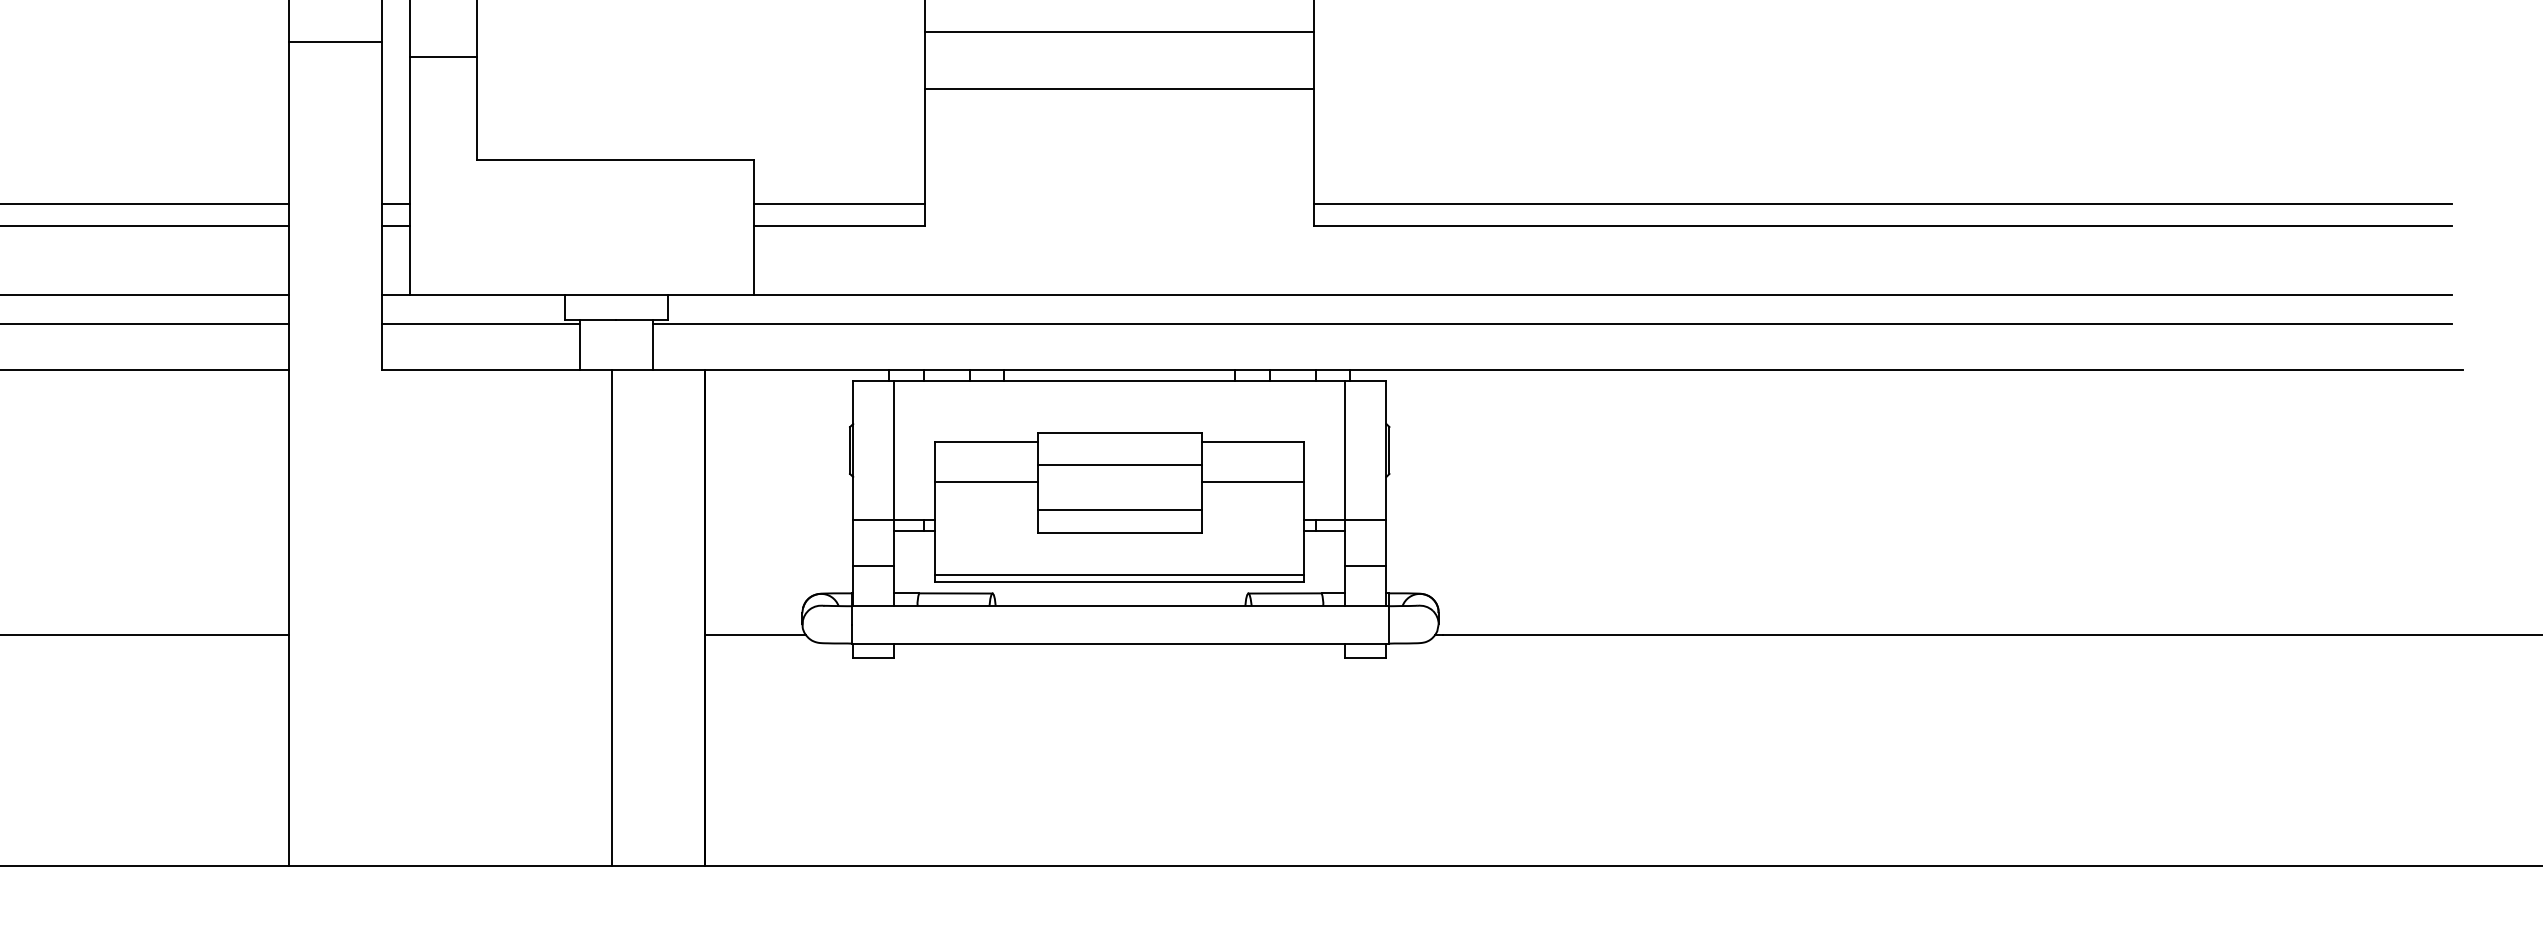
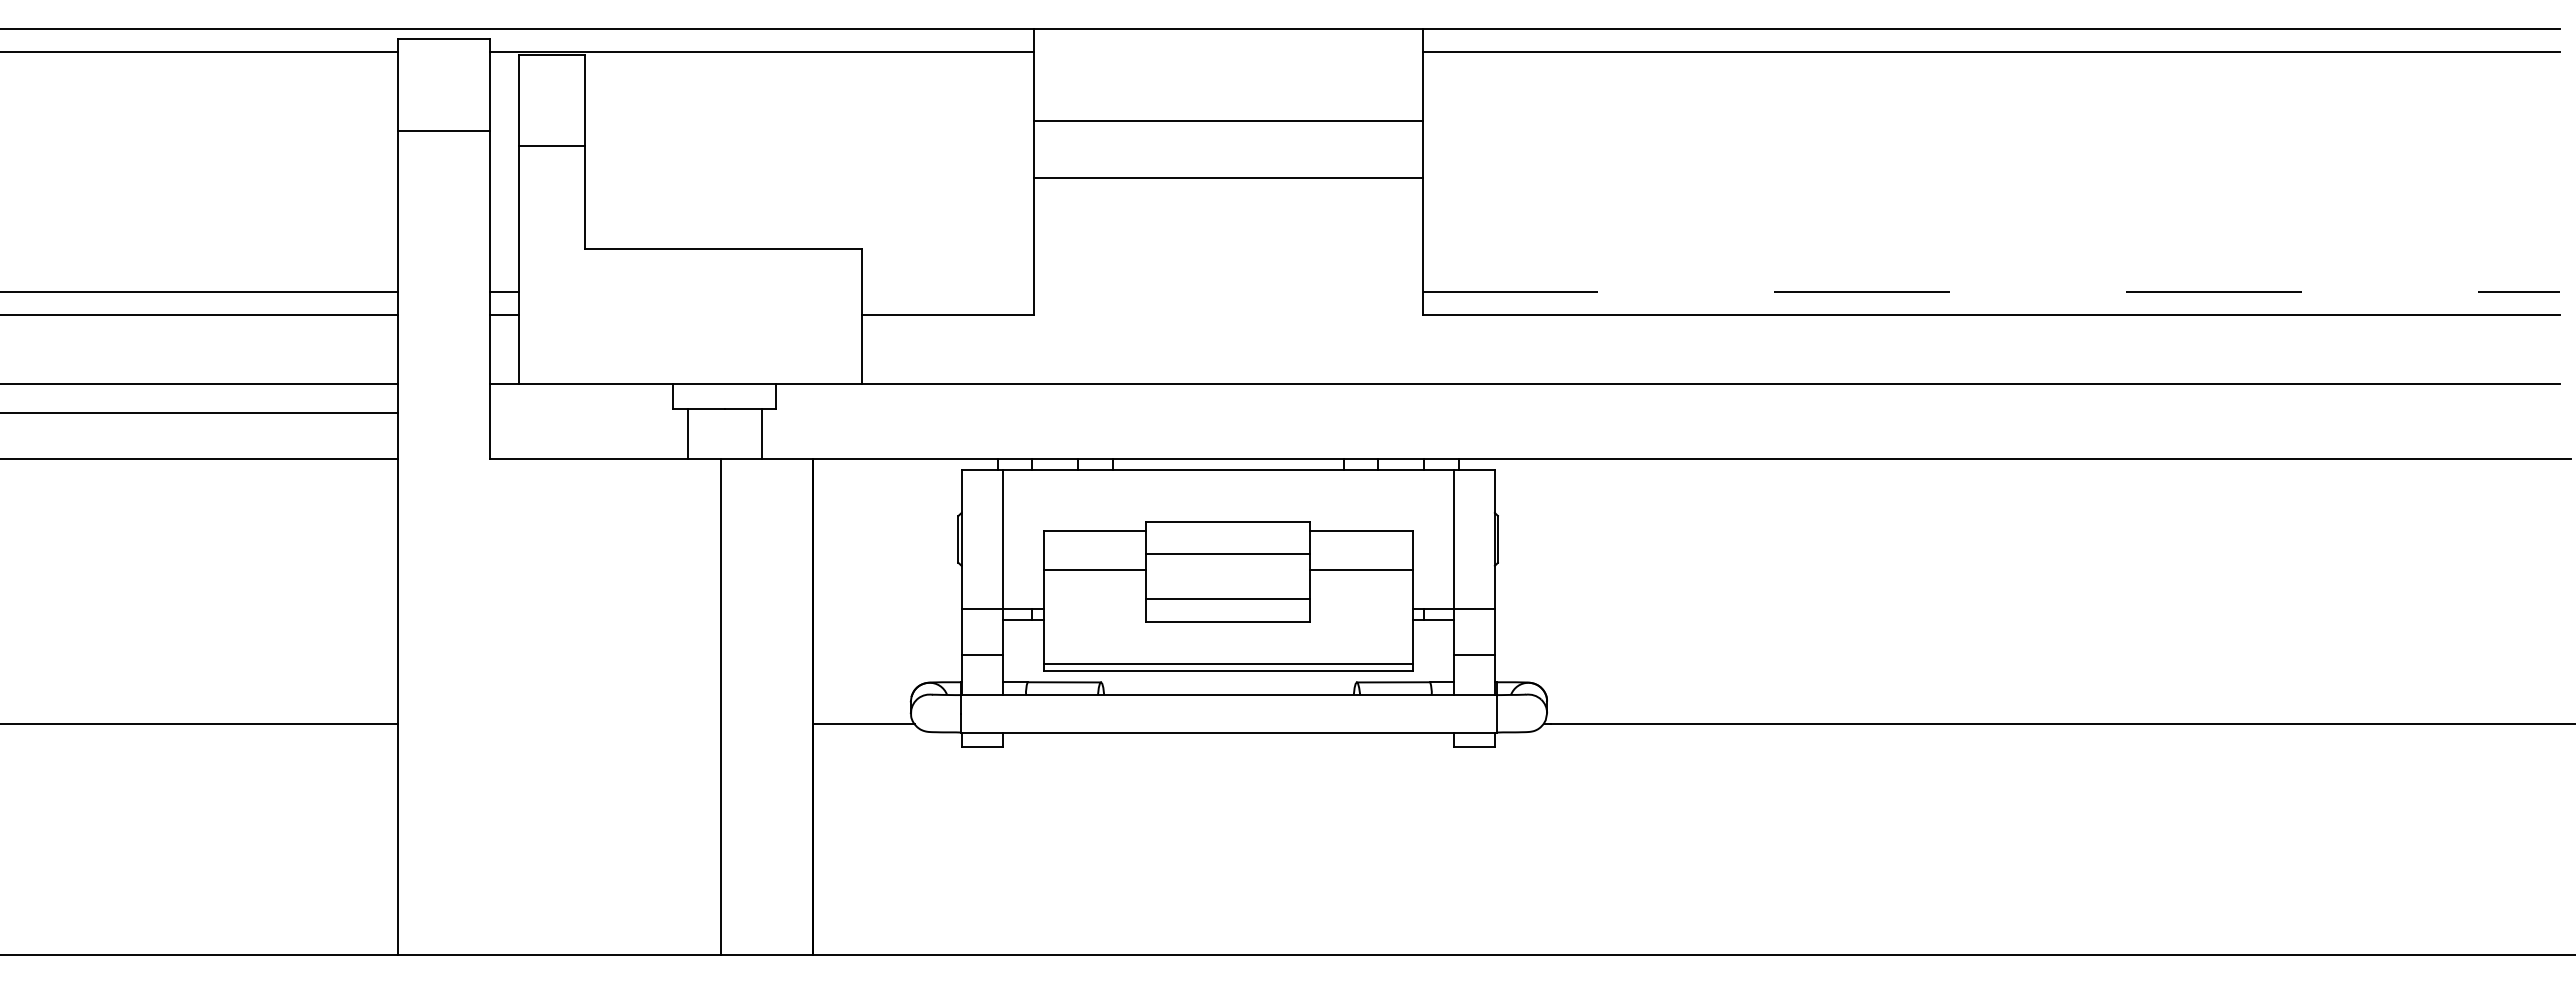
line: (839, 203) -> (947, 292), removed
line: (1883, 203) -> (1991, 292), solid -> dashed
line: (481, 324) -> (589, 413), removed
line: (1552, 324) -> (1660, 413), removed

